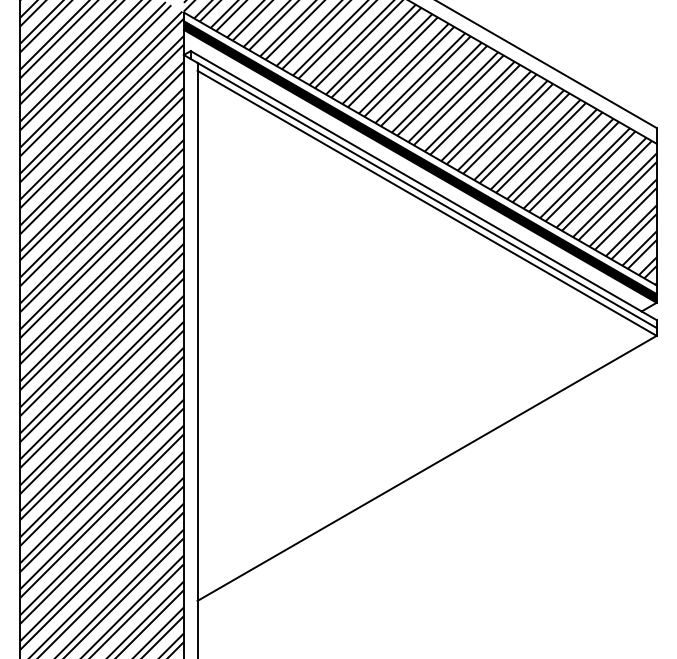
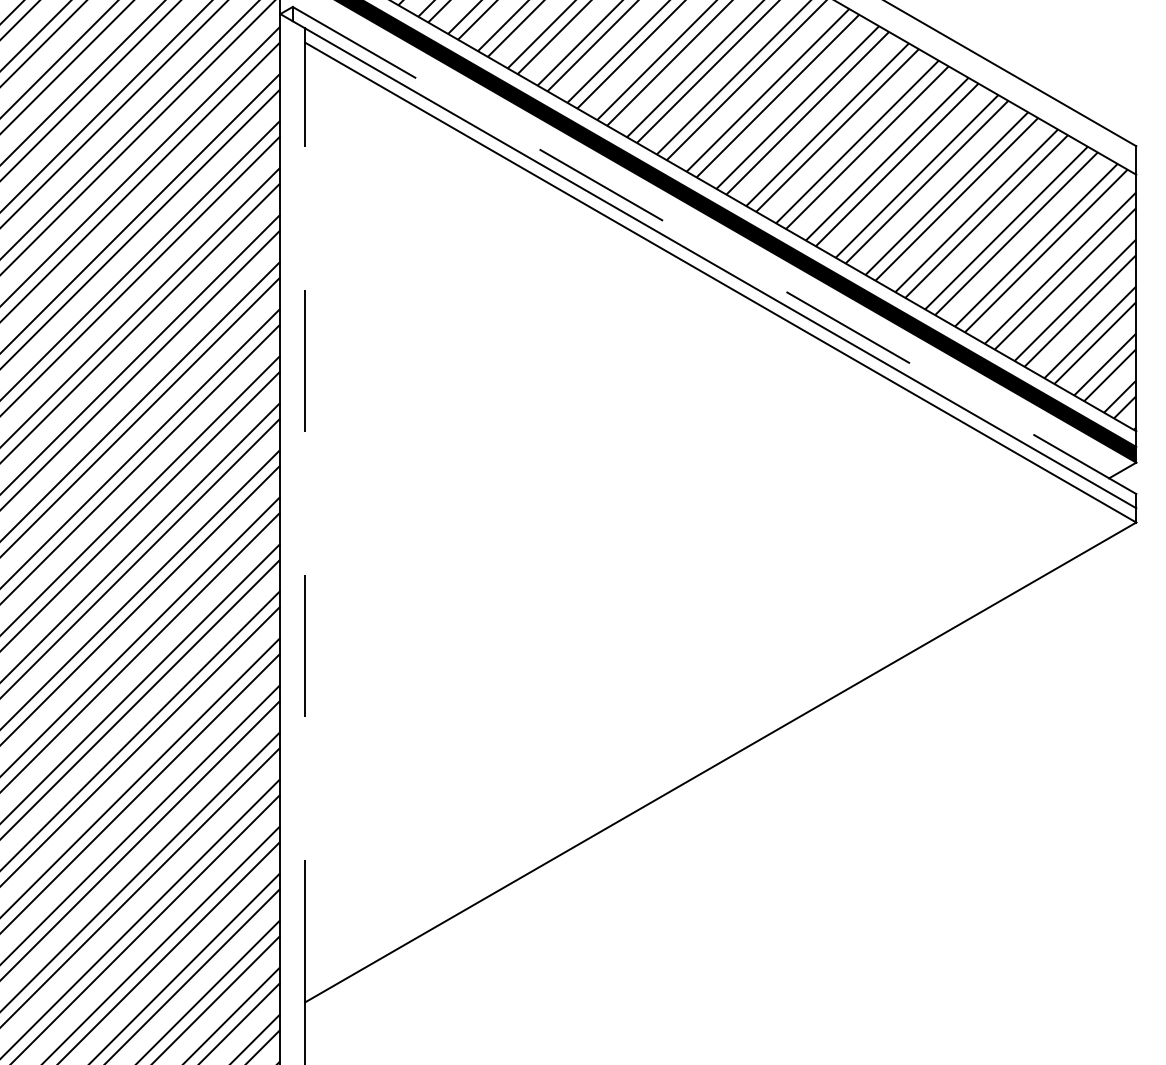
line: (416, 181) -> (701, 243), solid -> dashed
line: (197, 335) -> (304, 521), solid -> dashed

